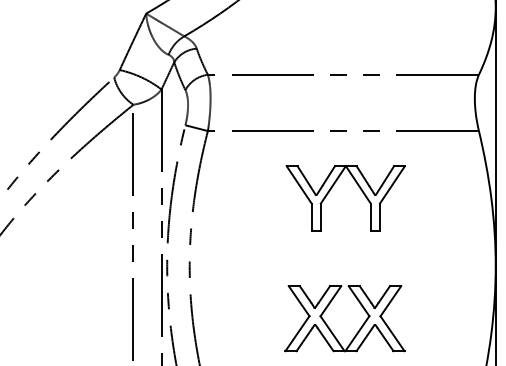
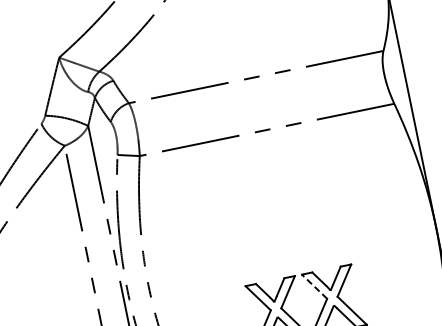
part: (332, 188) -> (267, 185), removed
line: (358, 300) -> (313, 286), solid -> dashed

